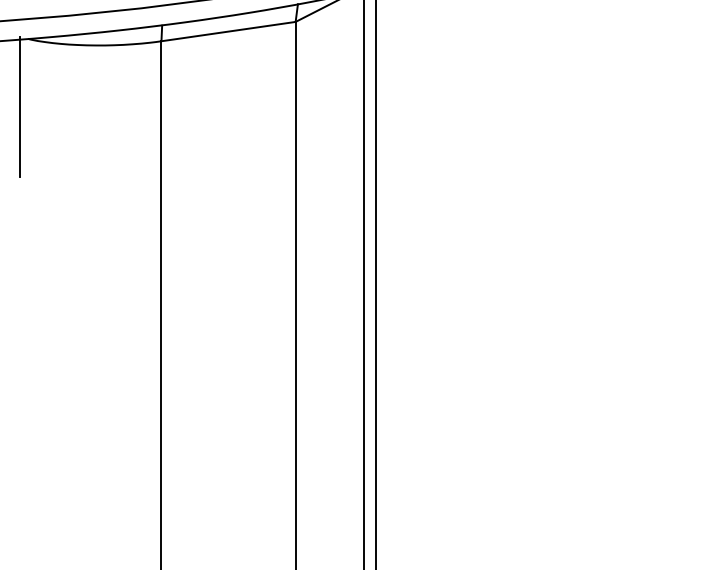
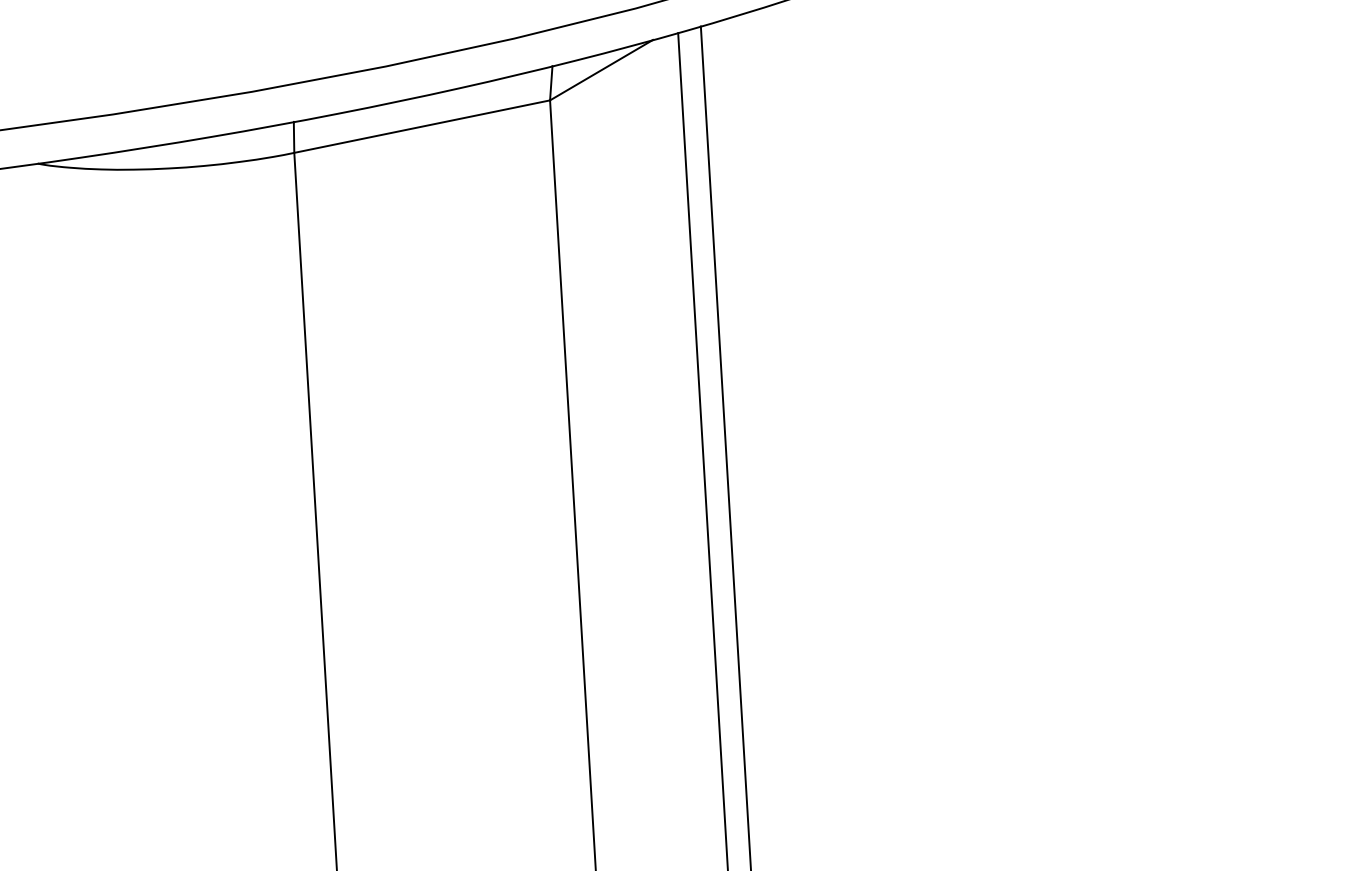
line: (20, 106) -> (30, 294), removed

